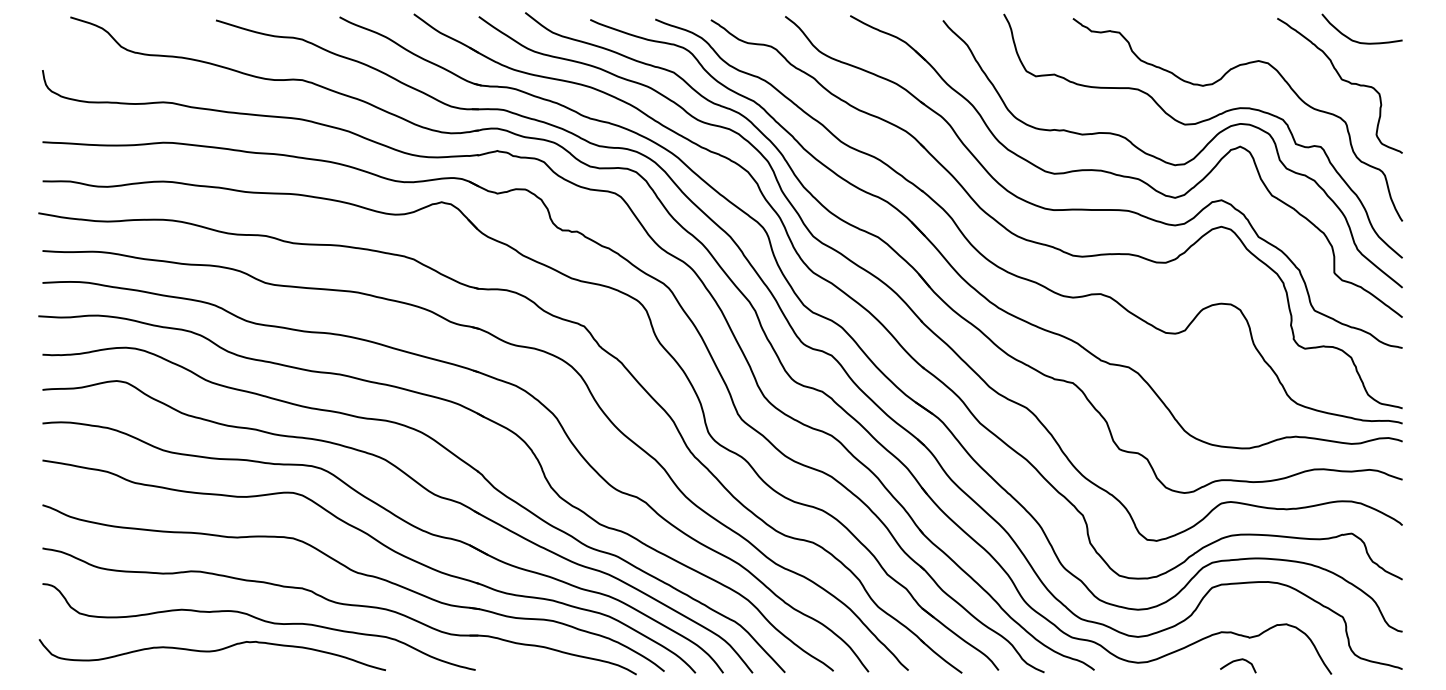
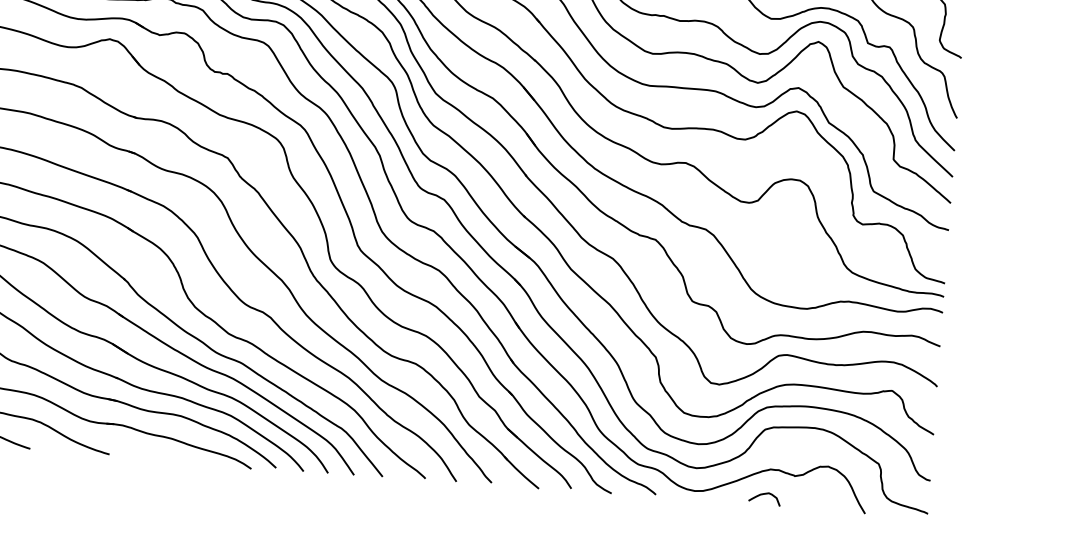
curve: (1237, 661) -> (764, 494), moved

